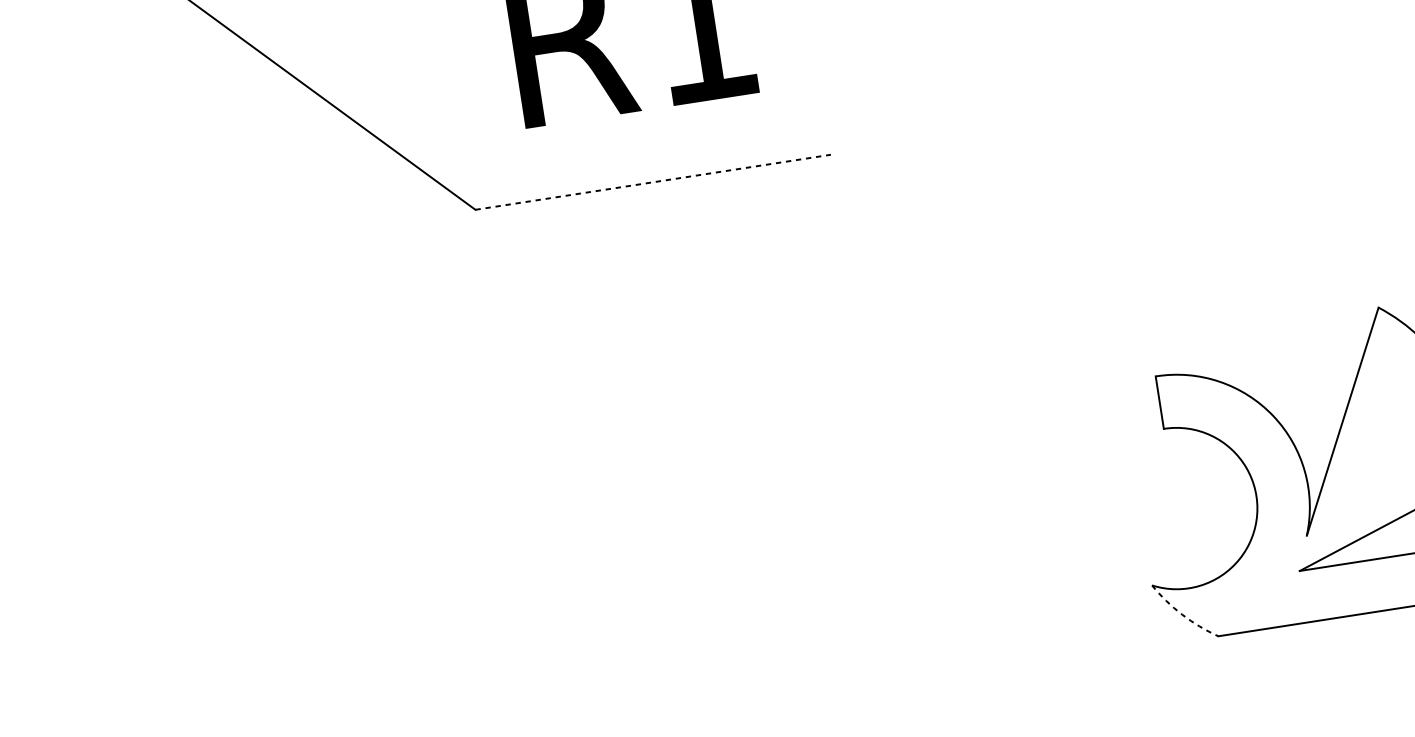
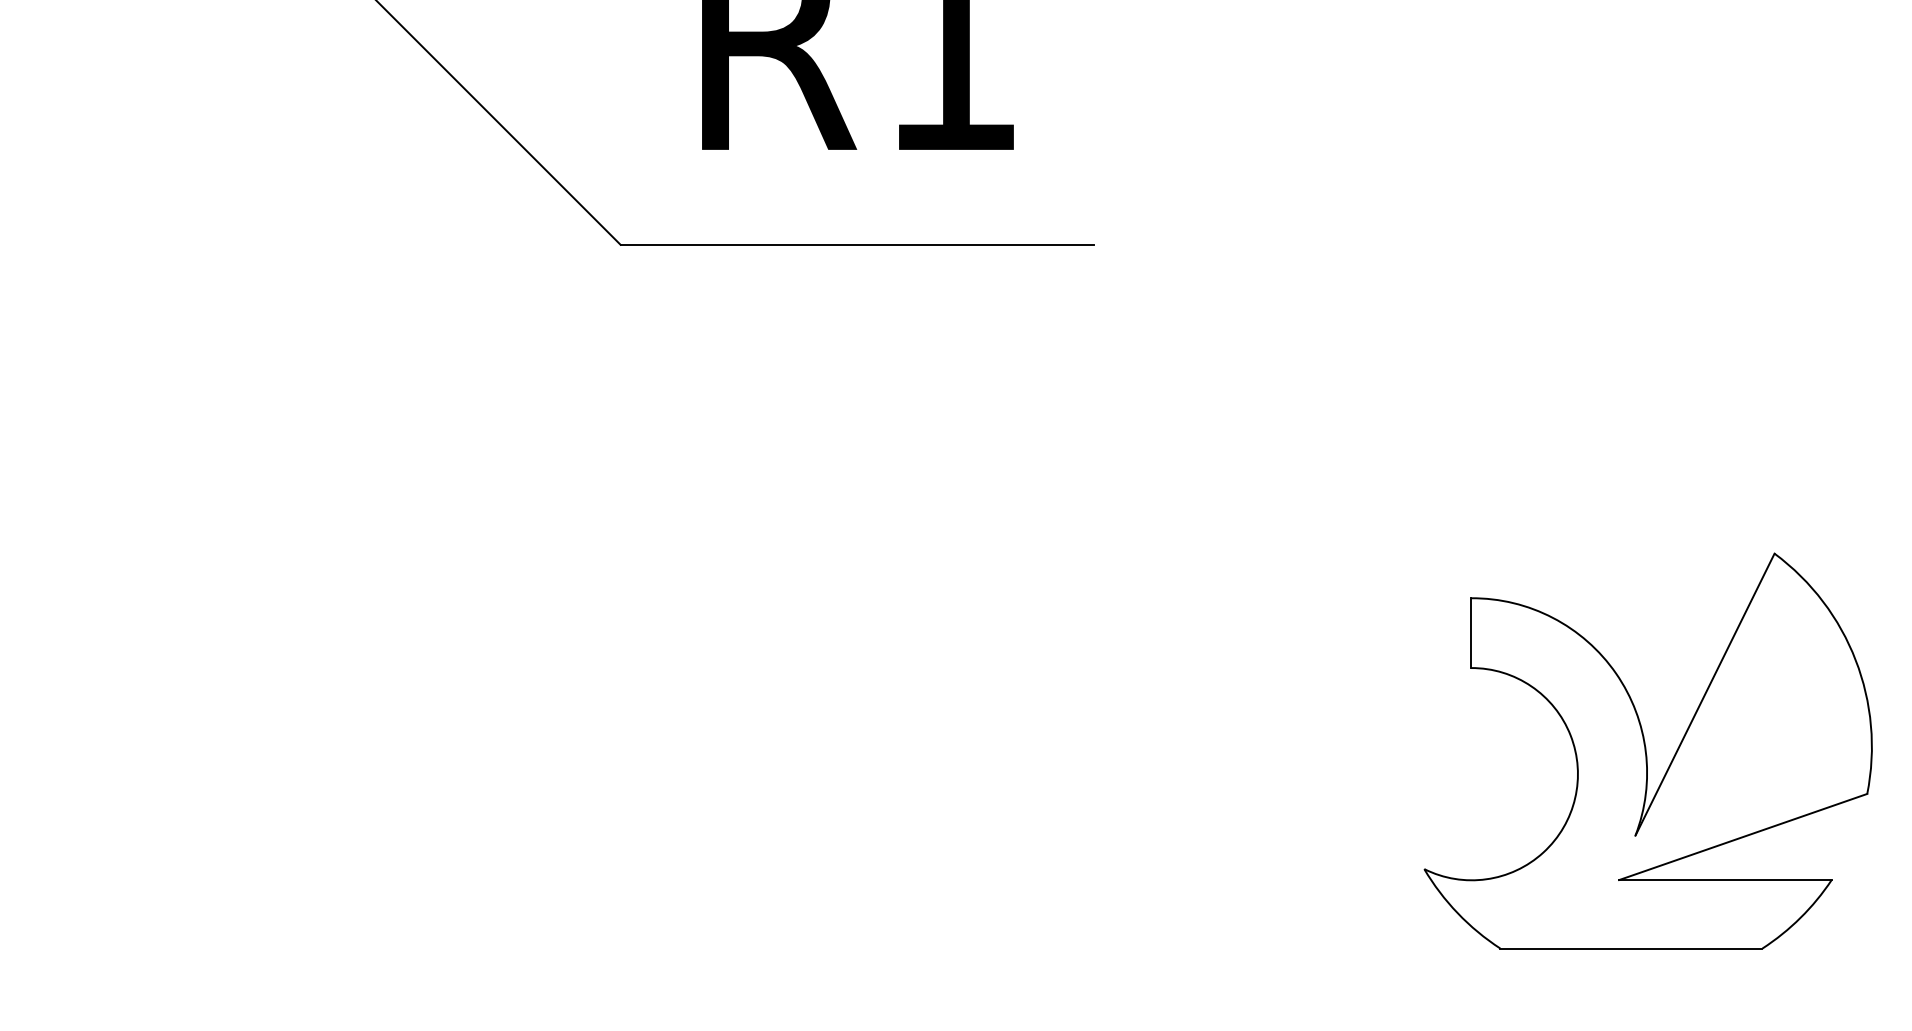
line: (653, 182) -> (857, 244), dashed -> solid
arc: (1182, 614) -> (1457, 913), dashed -> solid

